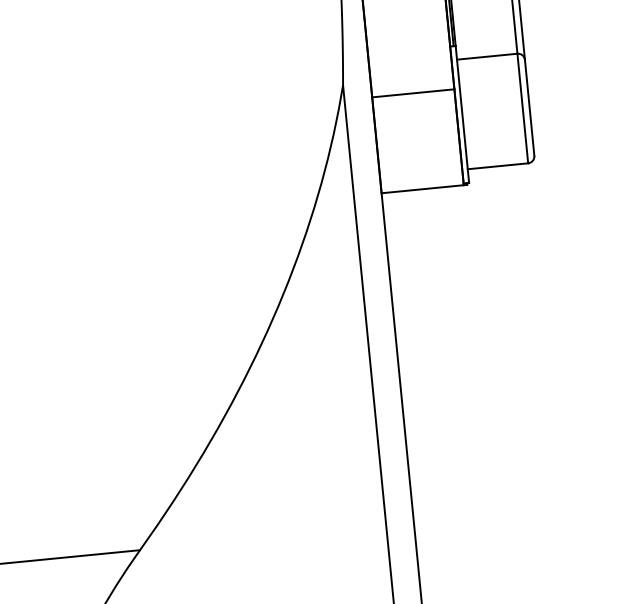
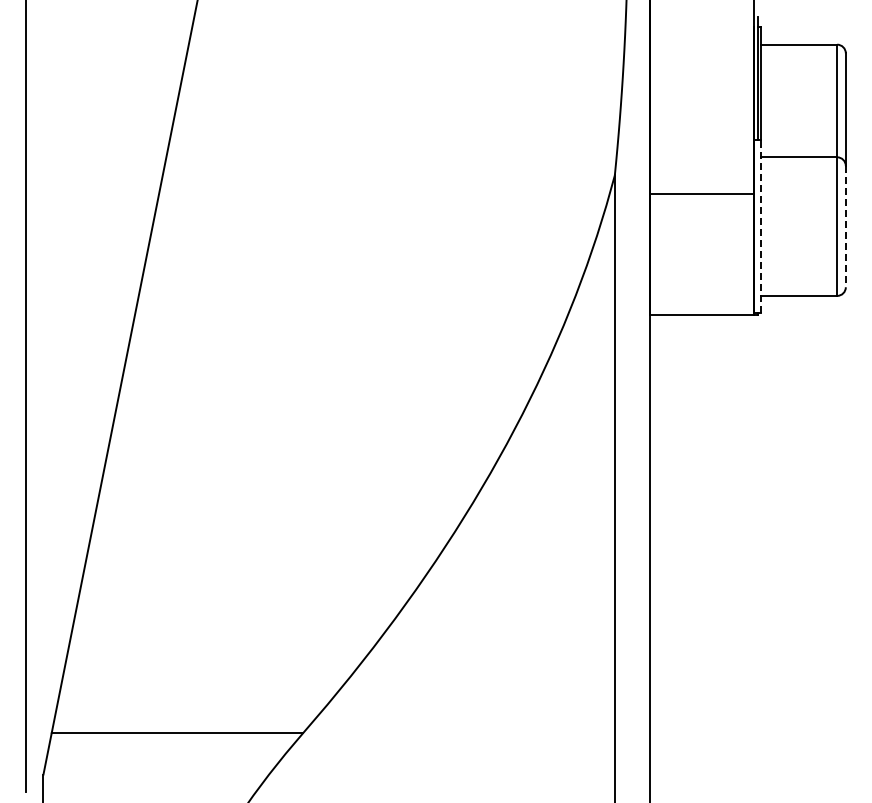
line: (529, 107) -> (845, 226), solid -> dashed
line: (462, 114) -> (760, 226), solid -> dashed

